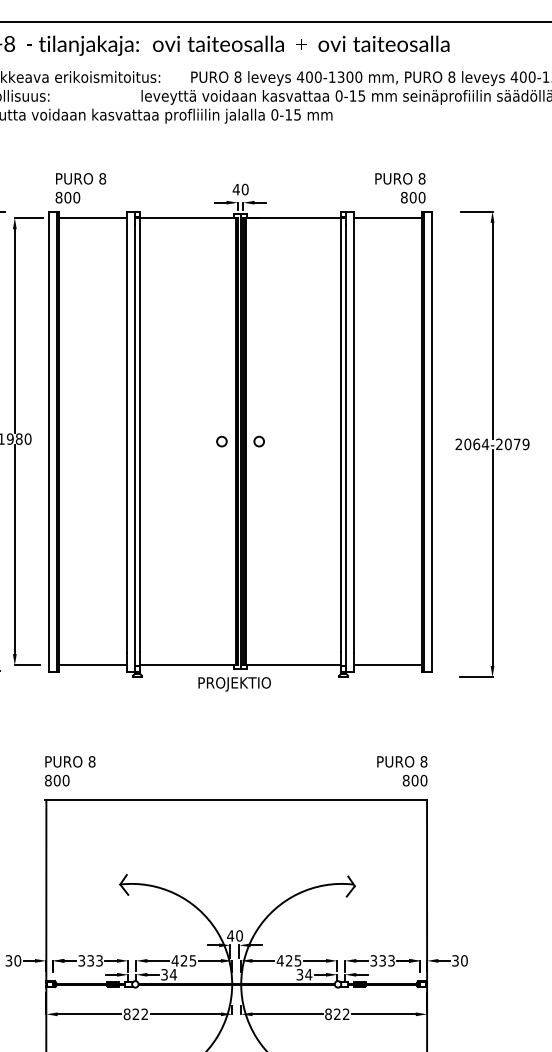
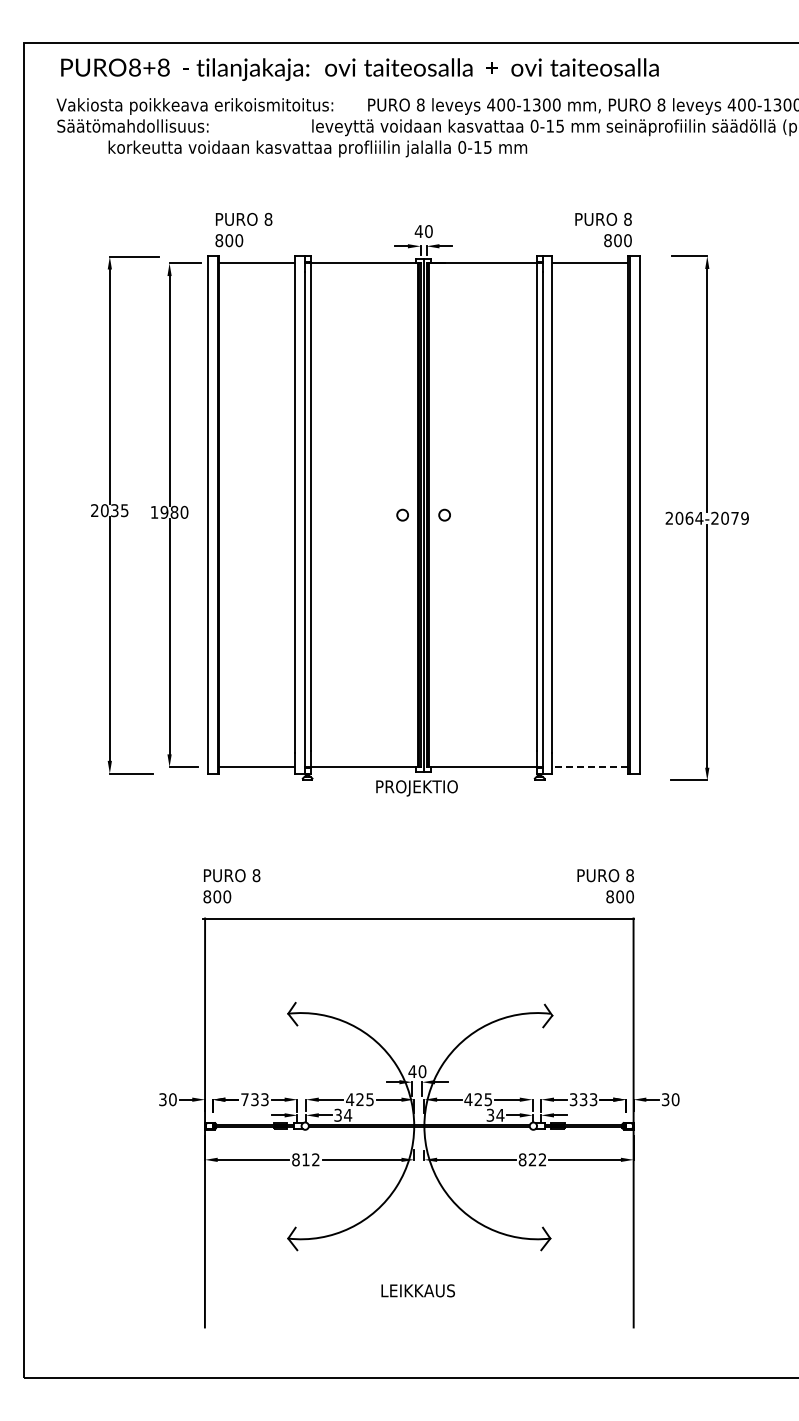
line: (388, 665) -> (590, 767), solid -> dashed
text: (81, 960) -> (244, 1099), 333 -> 733
text: (135, 1014) -> (305, 1159), 822 -> 812

